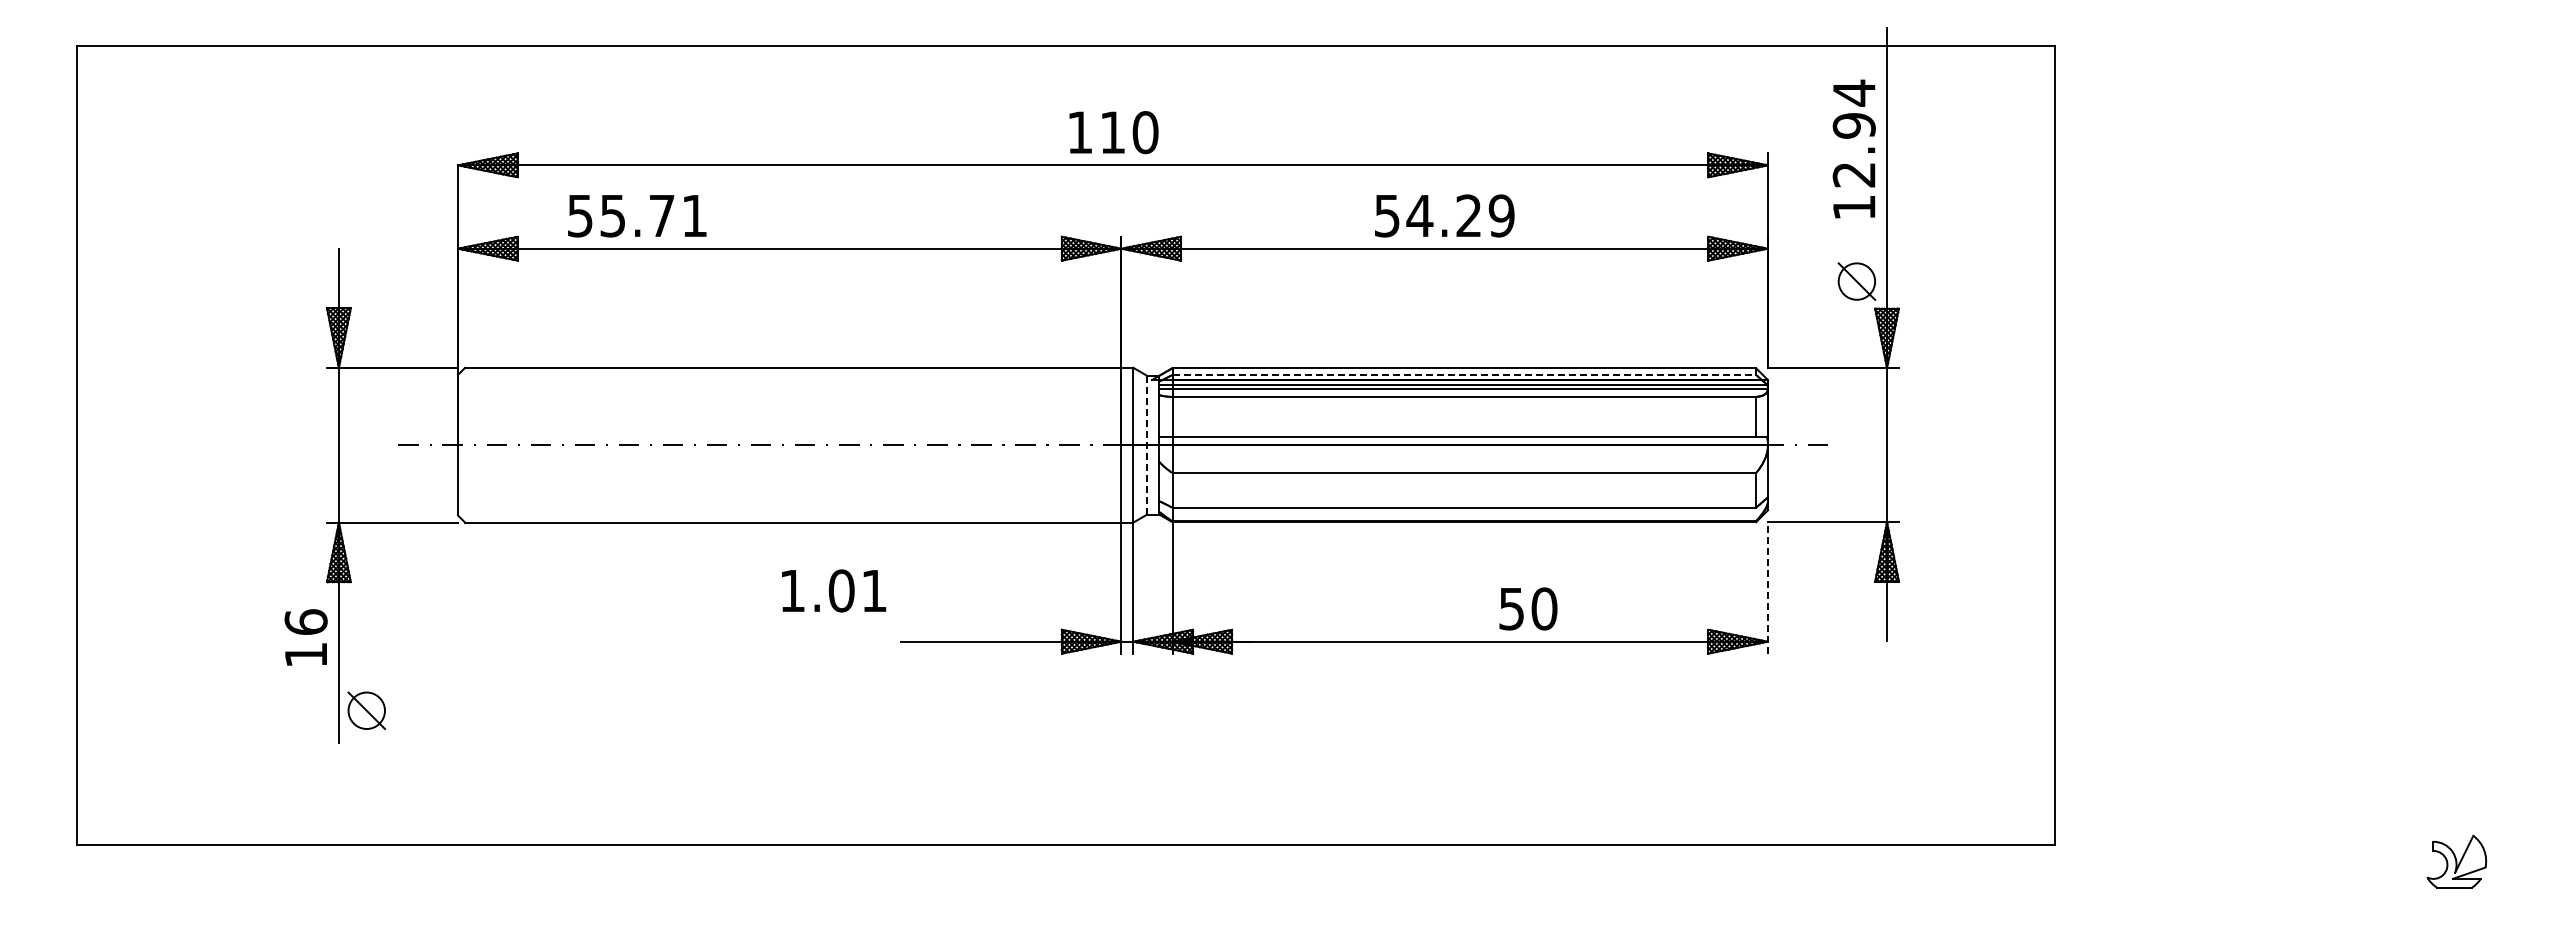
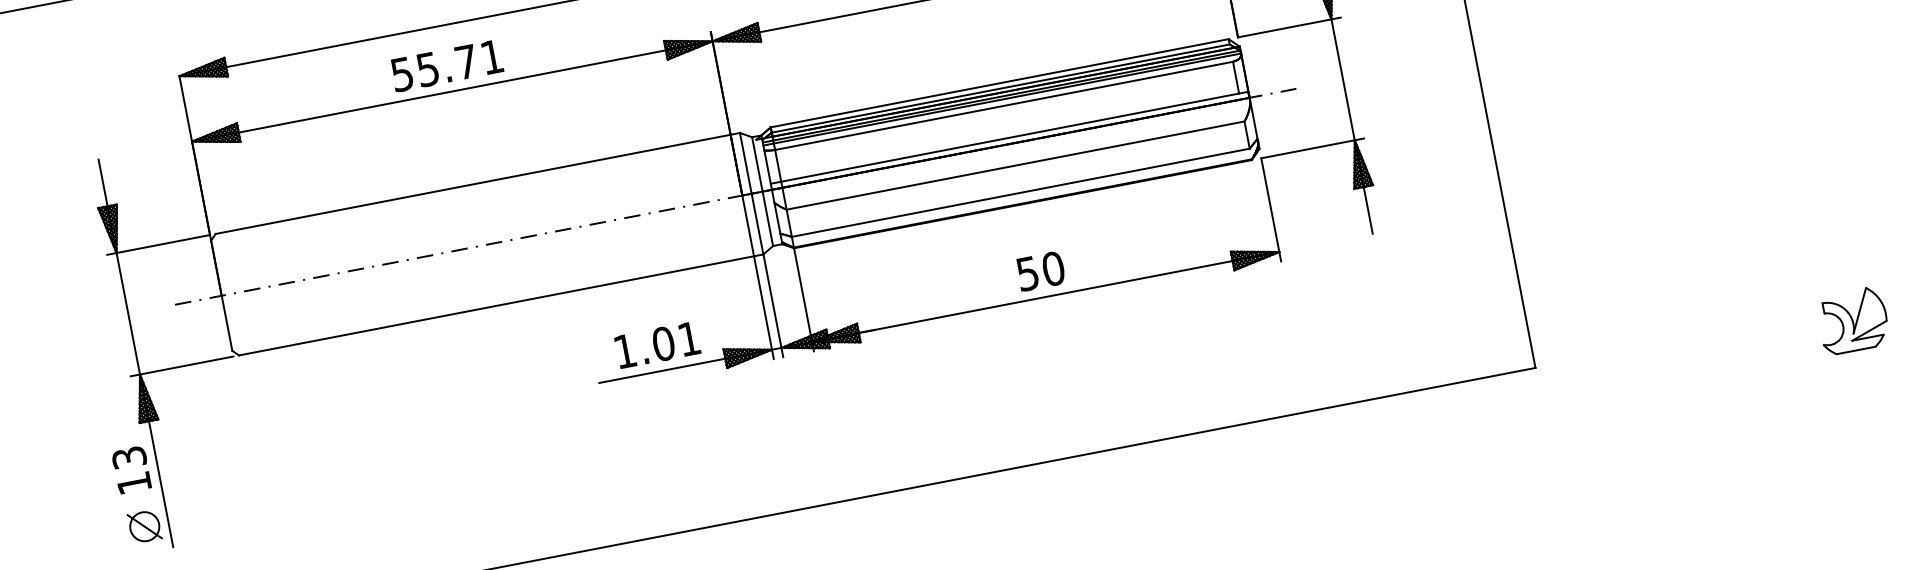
text: (637, 216) -> (447, 66), moved
line: (1464, 374) -> (1000, 88), dashed -> solid
line: (1147, 444) -> (762, 191), dashed -> solid
line: (1767, 587) -> (1270, 209), dashed -> solid
text: (834, 590) -> (657, 344), moved
text: (1528, 608) -> (1040, 270), moved
text: (305, 621) -> (128, 457), 16 -> 13
part: (366, 710) -> (144, 526), moved
part: (2456, 861) -> (1852, 320), size x1.43

